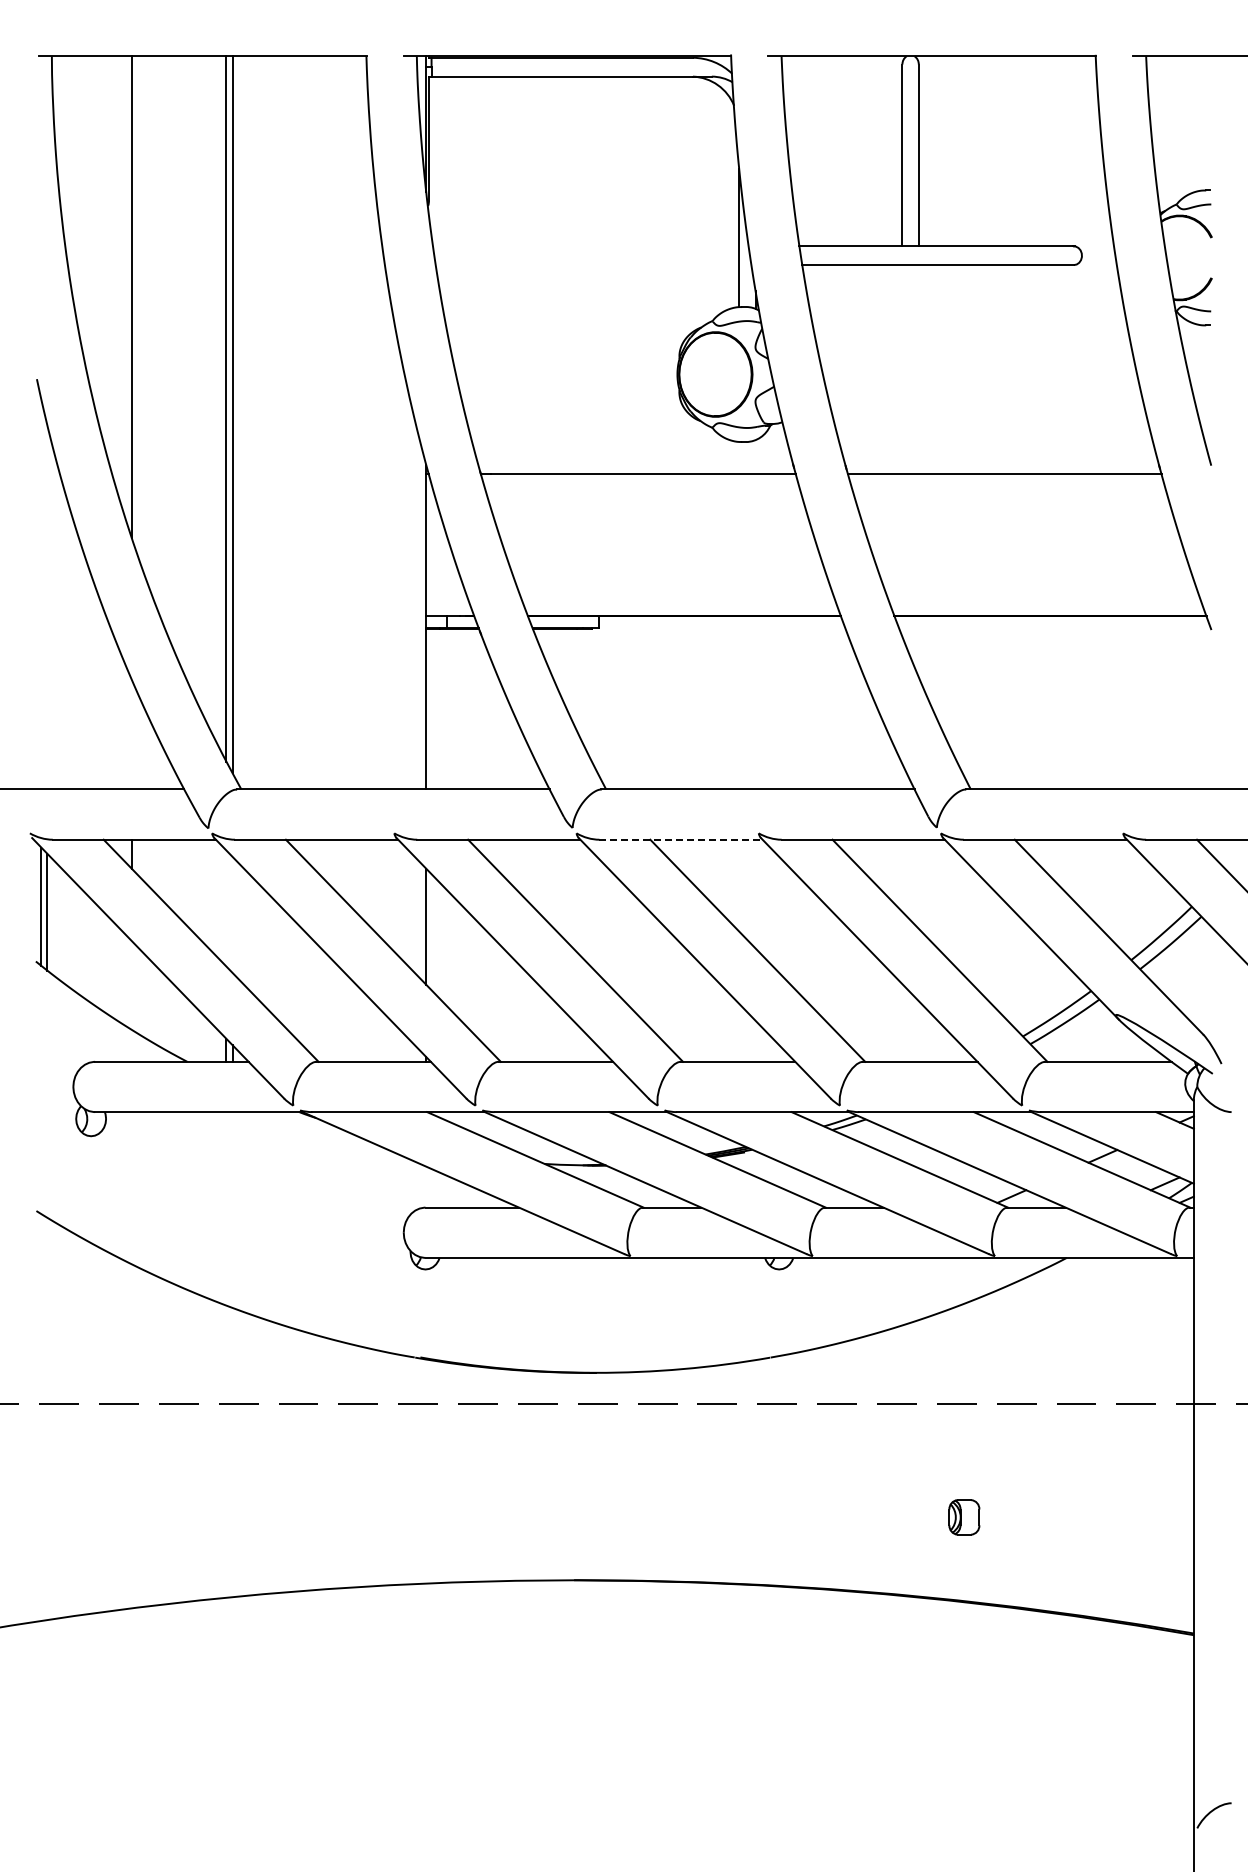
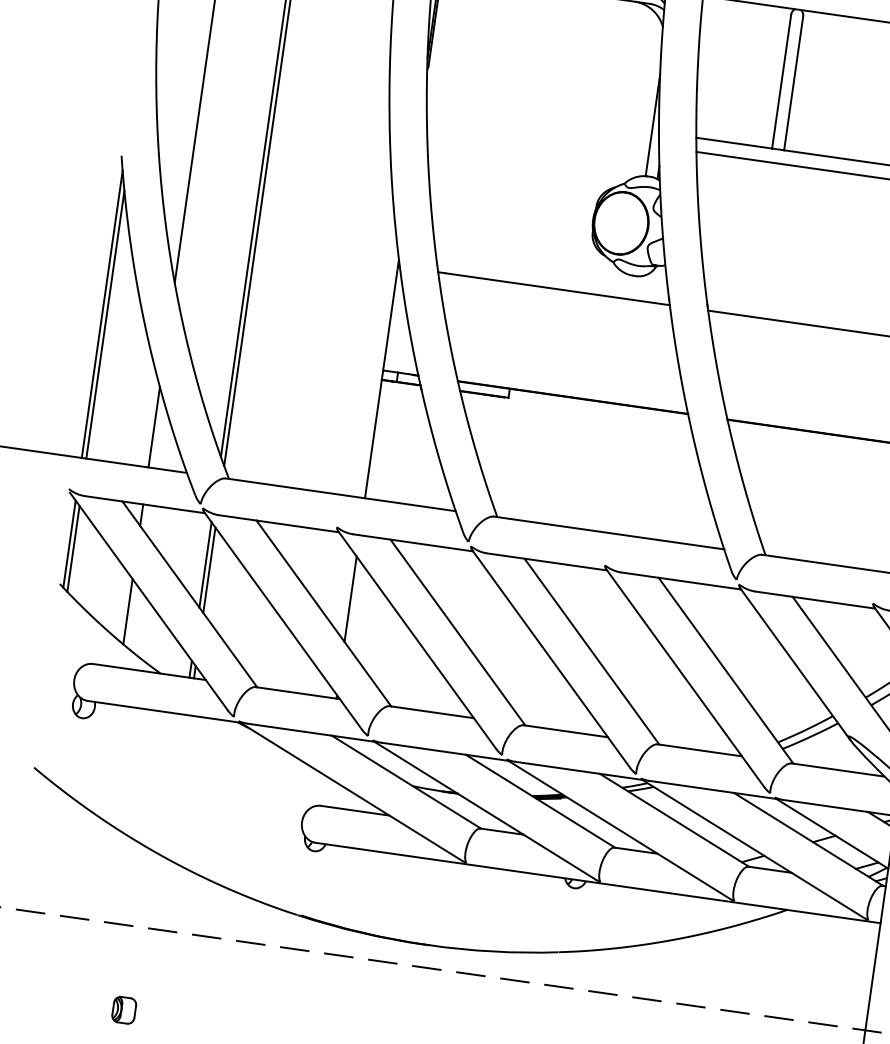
line: (41, 593) -> (102, 313), added
line: (47, 607) -> (105, 324), added
line: (131, 734) -> (153, 426), added
line: (681, 839) -> (547, 561), dashed -> solid
line: (226, 908) -> (205, 564), added
line: (232, 914) -> (209, 569), added
line: (131, 985) -> (127, 611), added
part: (202, 1517) -> (124, 1010), added

